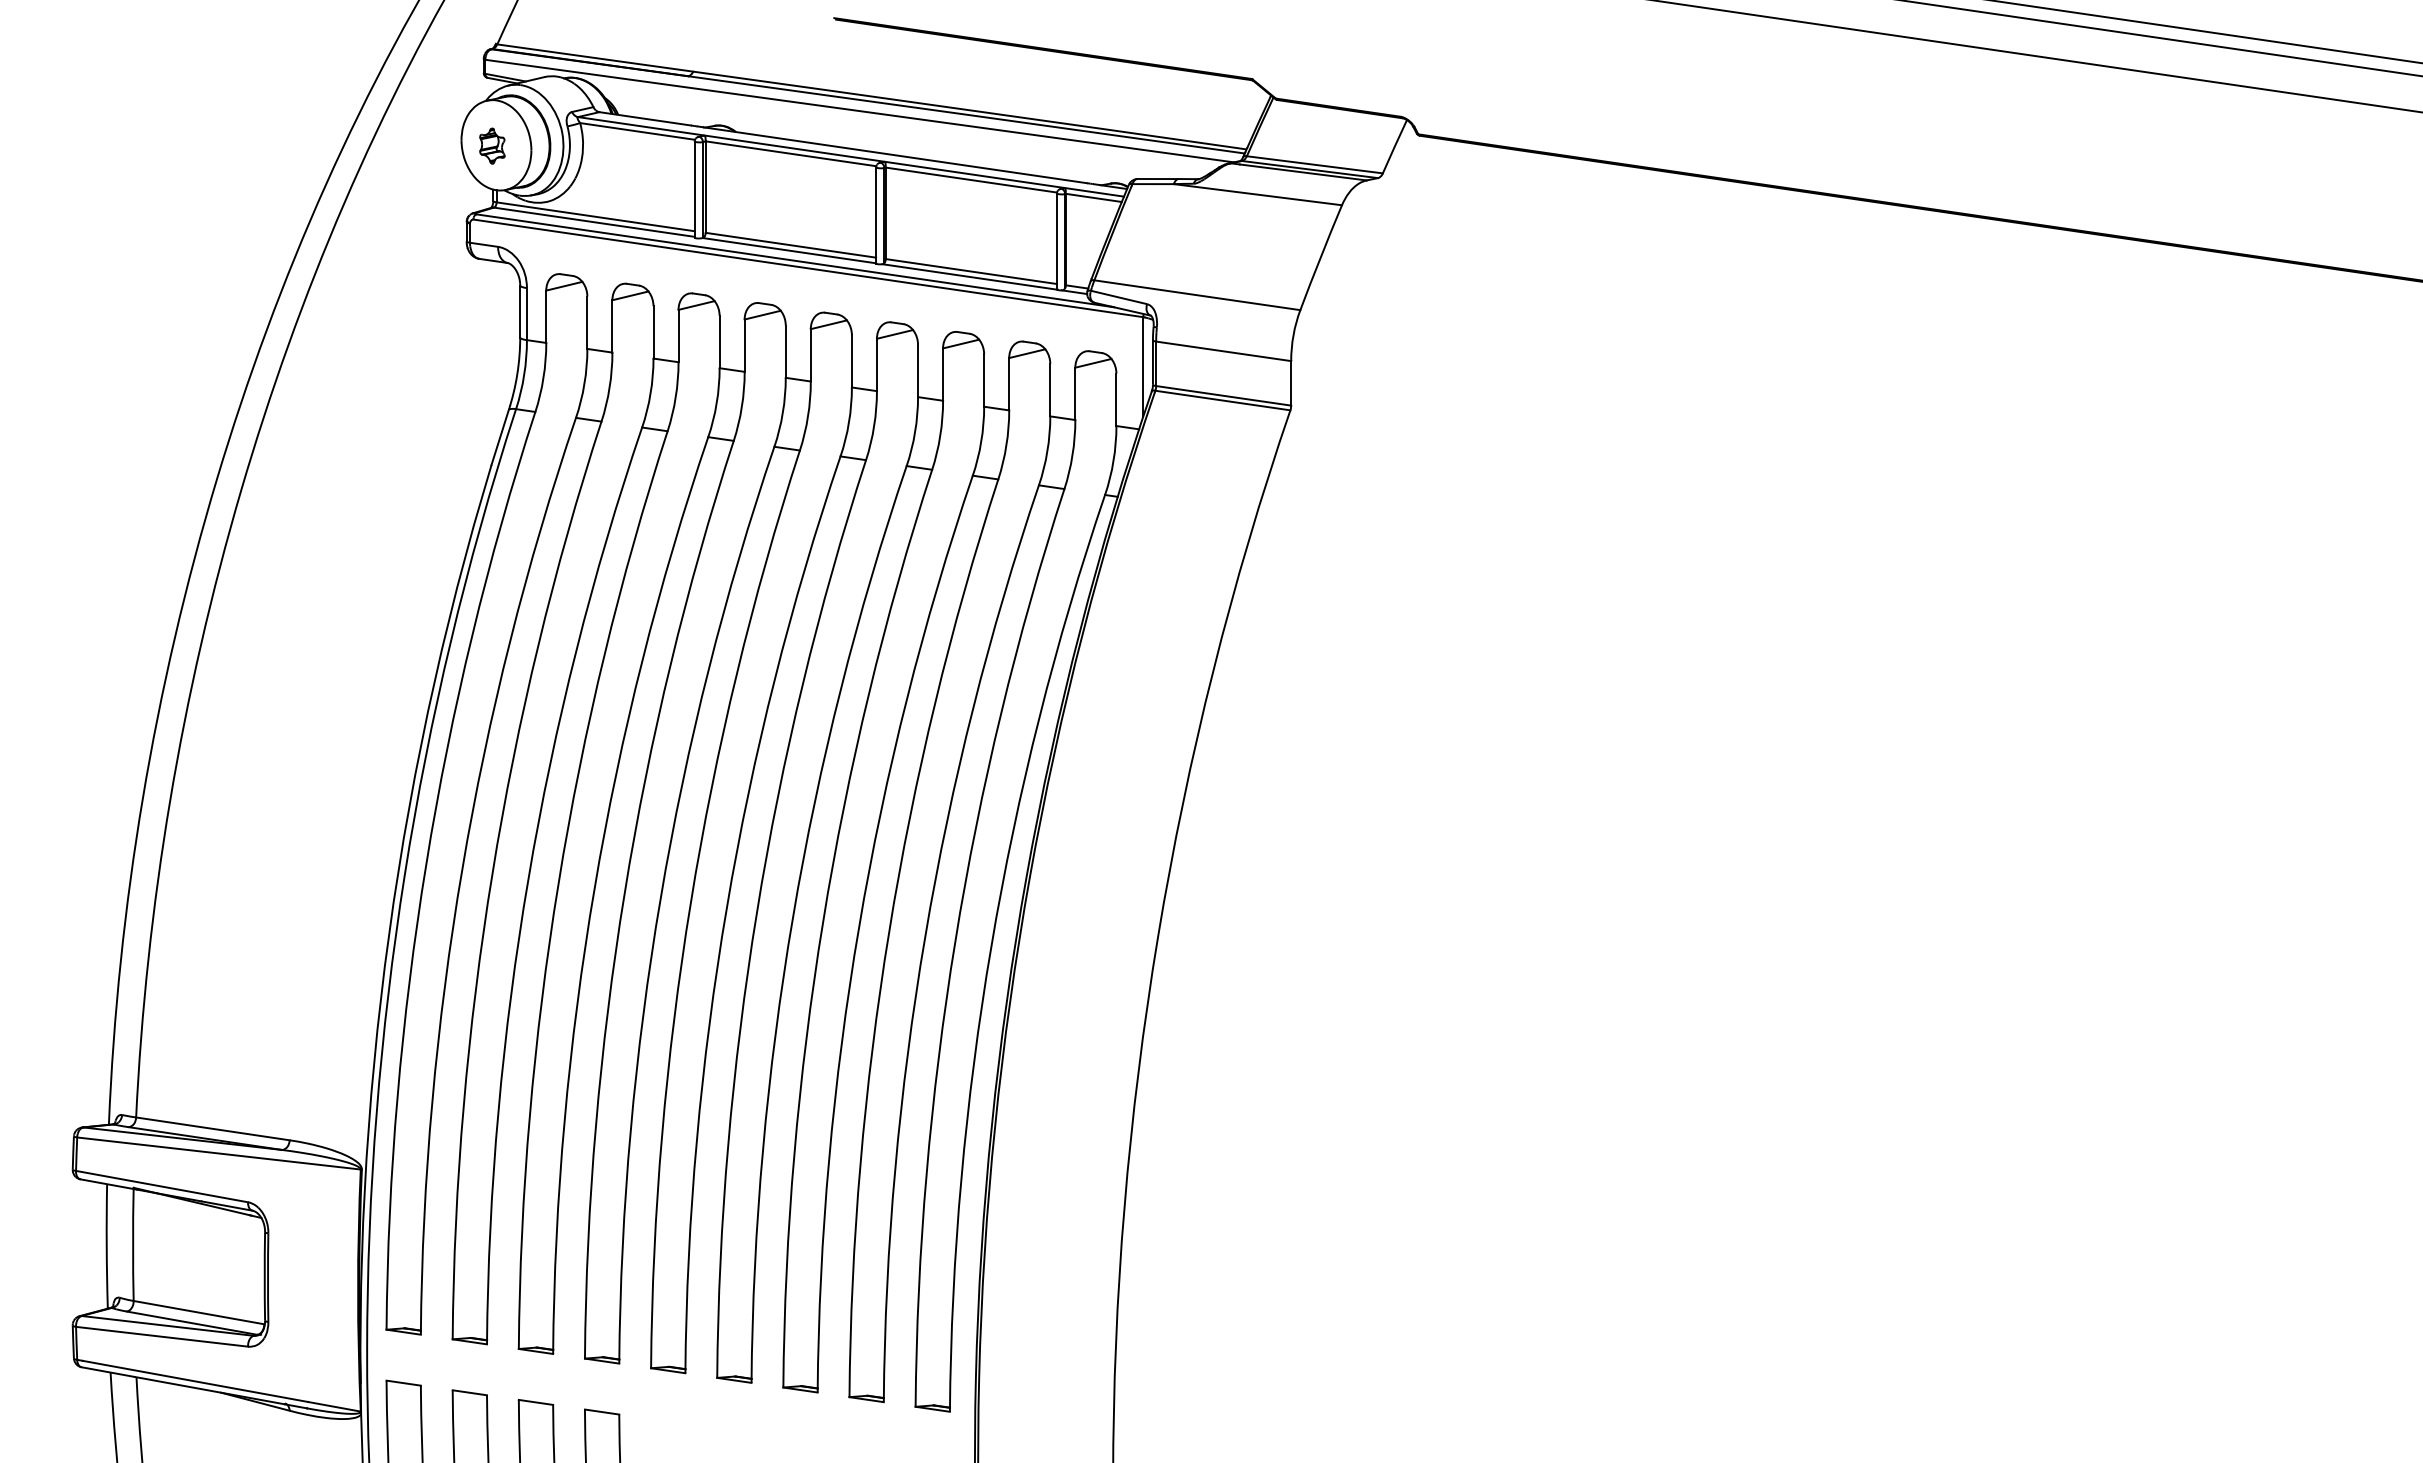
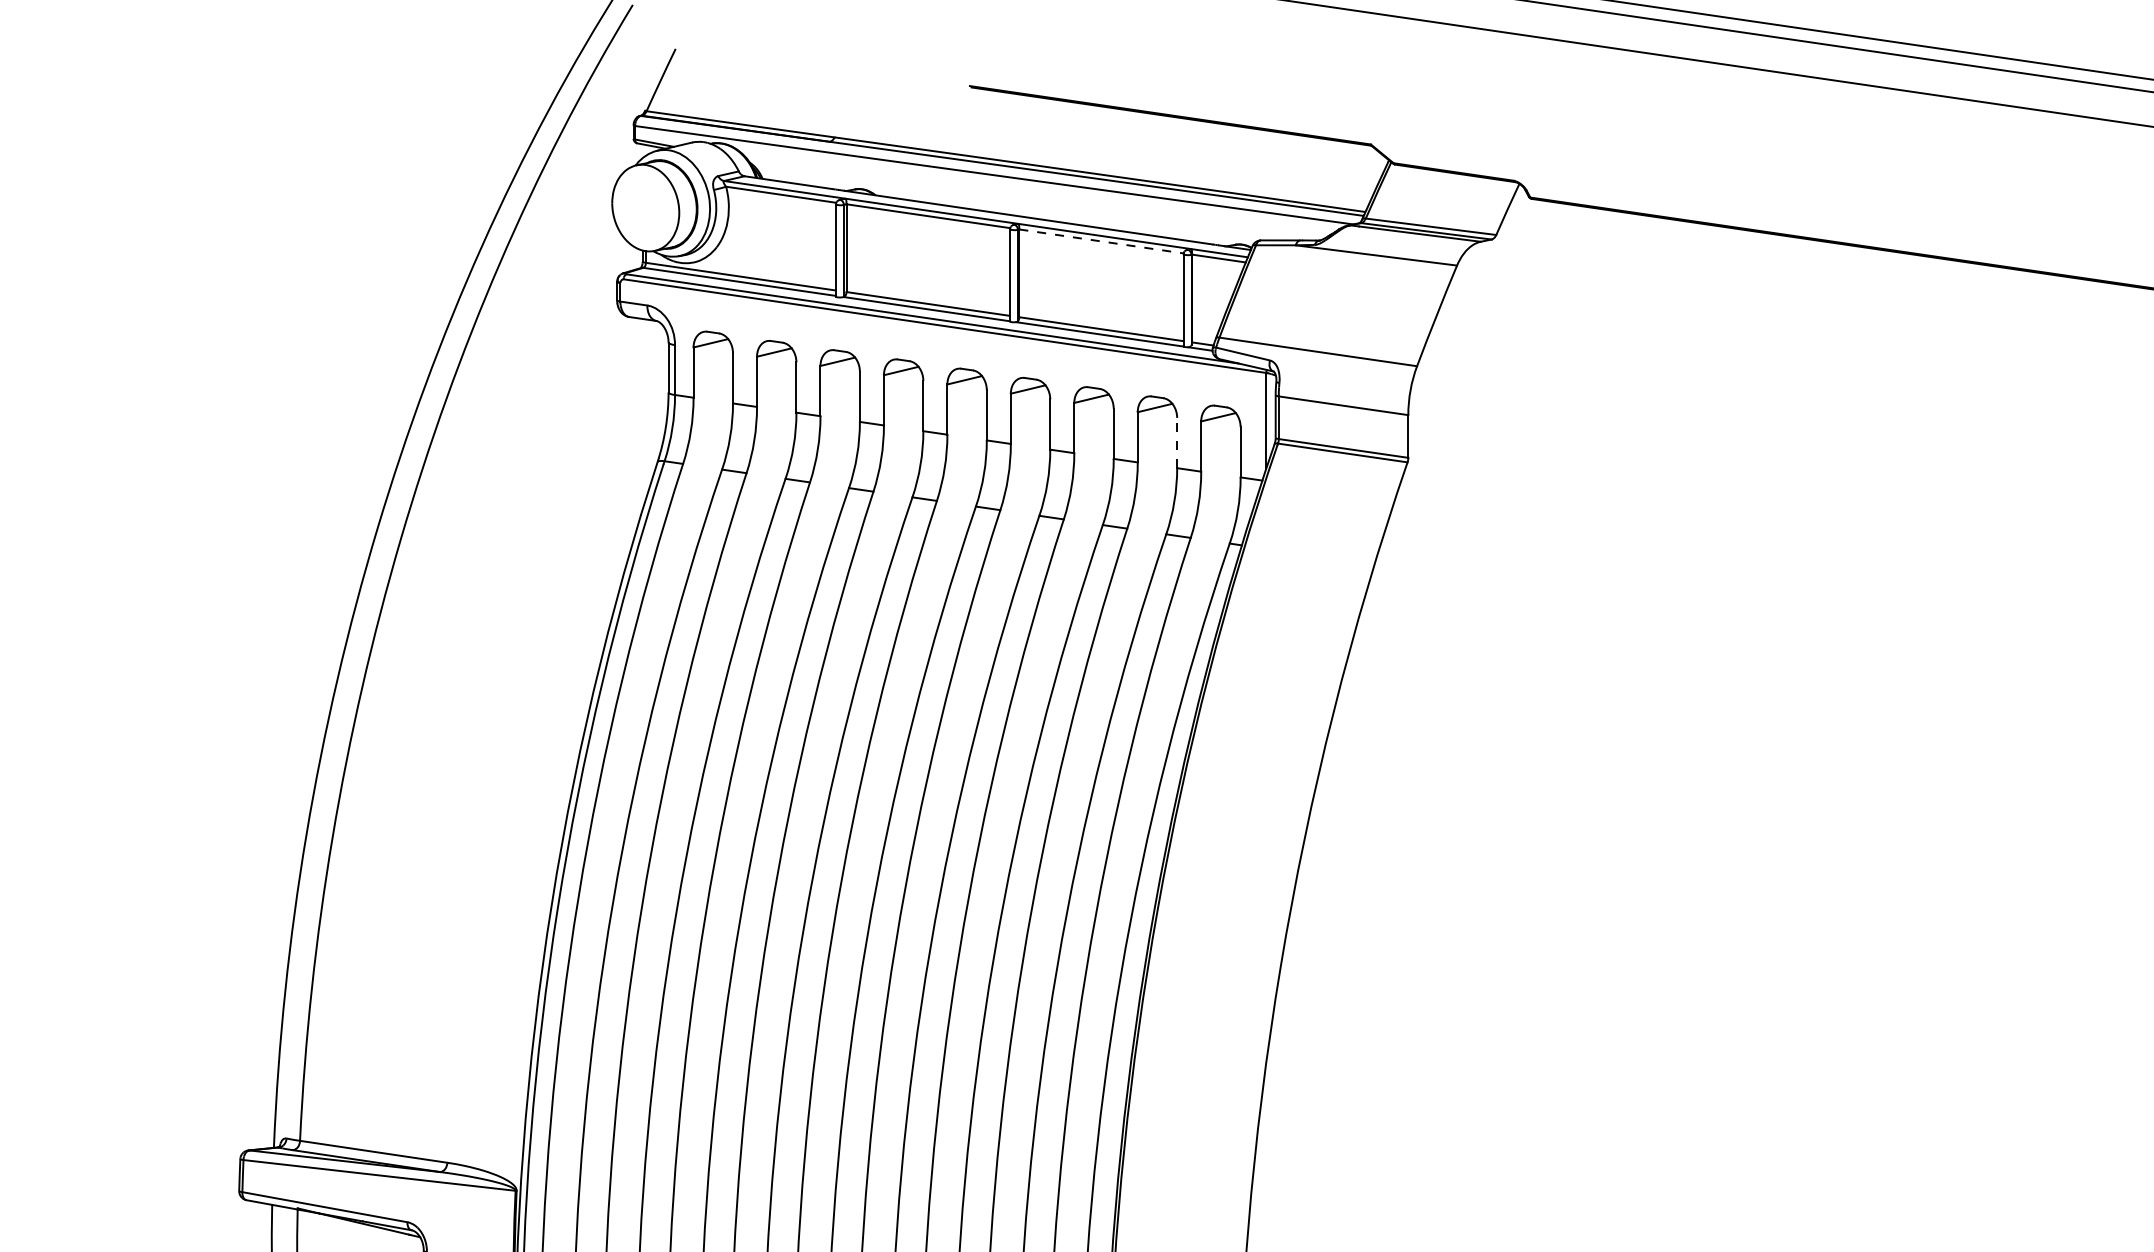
part: (492, 145) -> (641, 208), removed
line: (971, 180) -> (1101, 241), solid -> dashed
line: (1050, 389) -> (1177, 442), solid -> dashed

